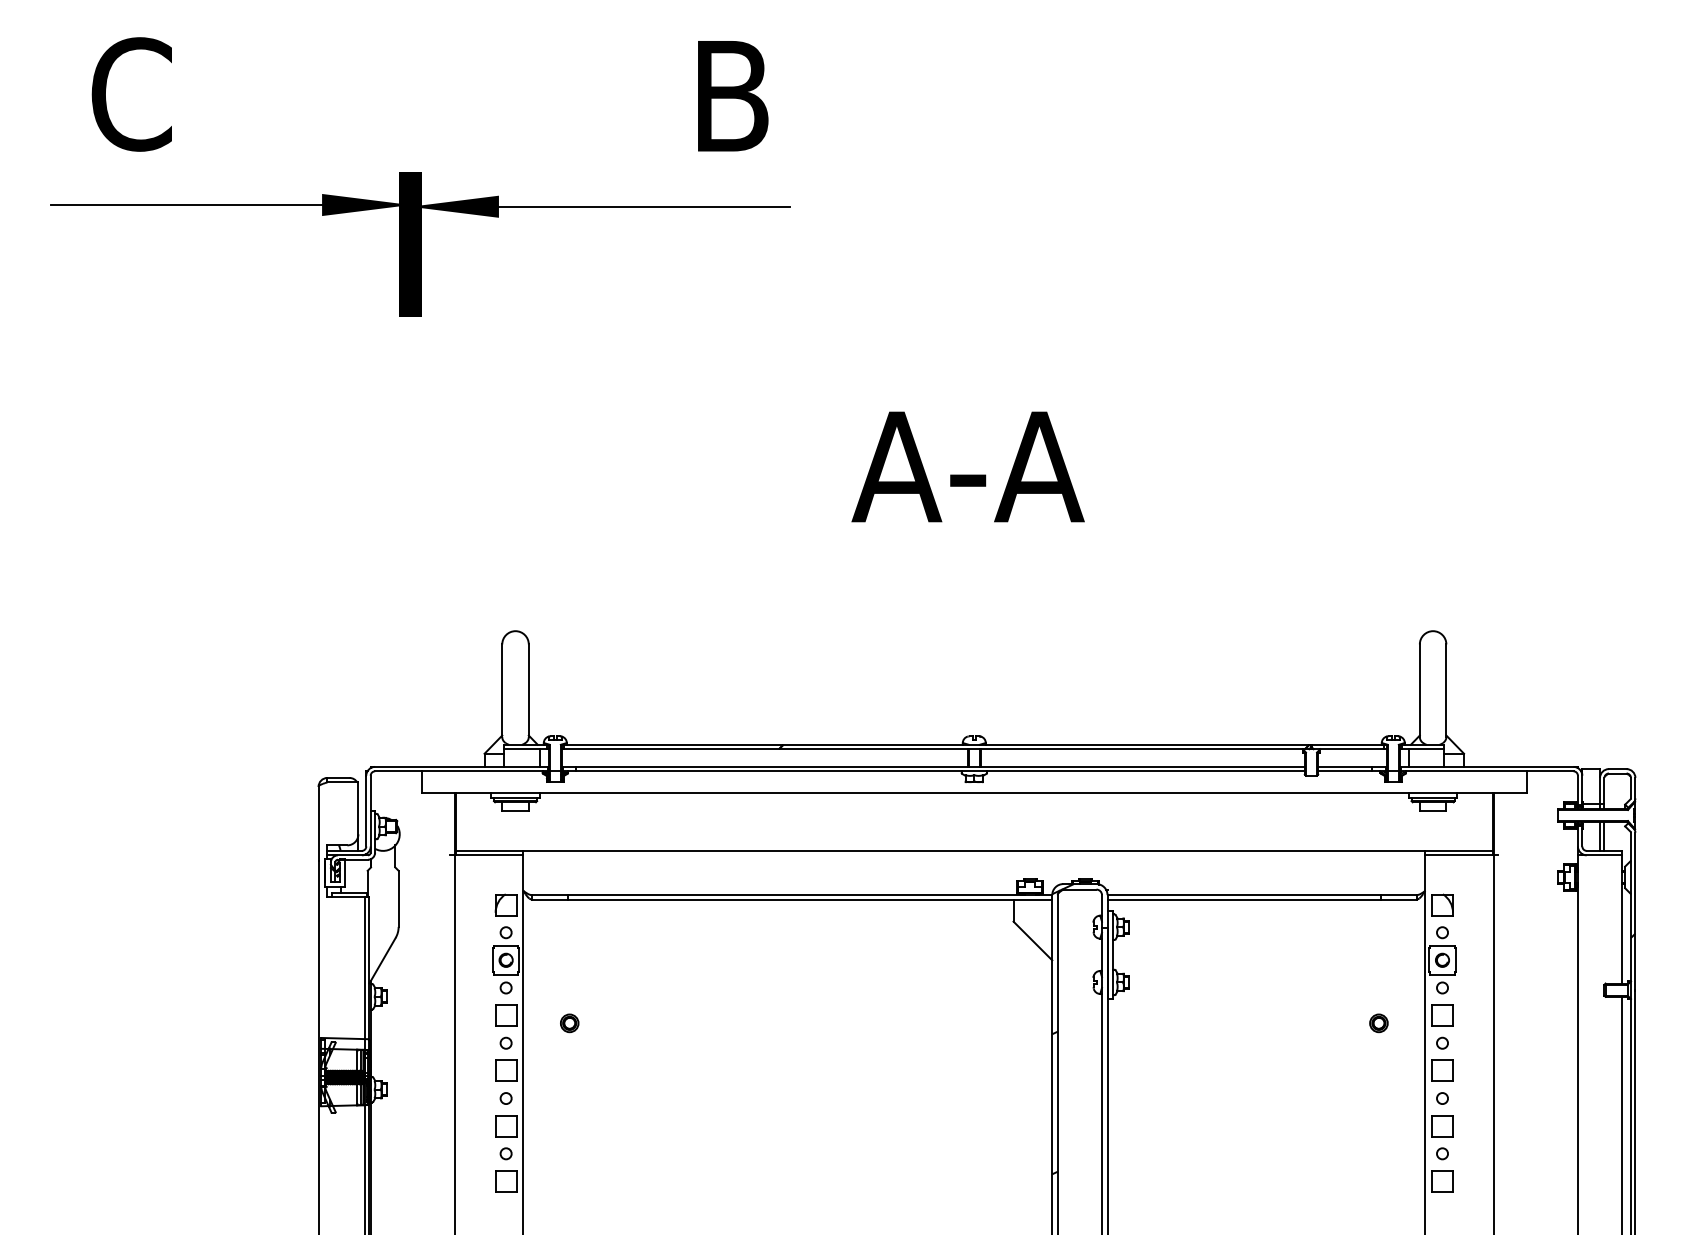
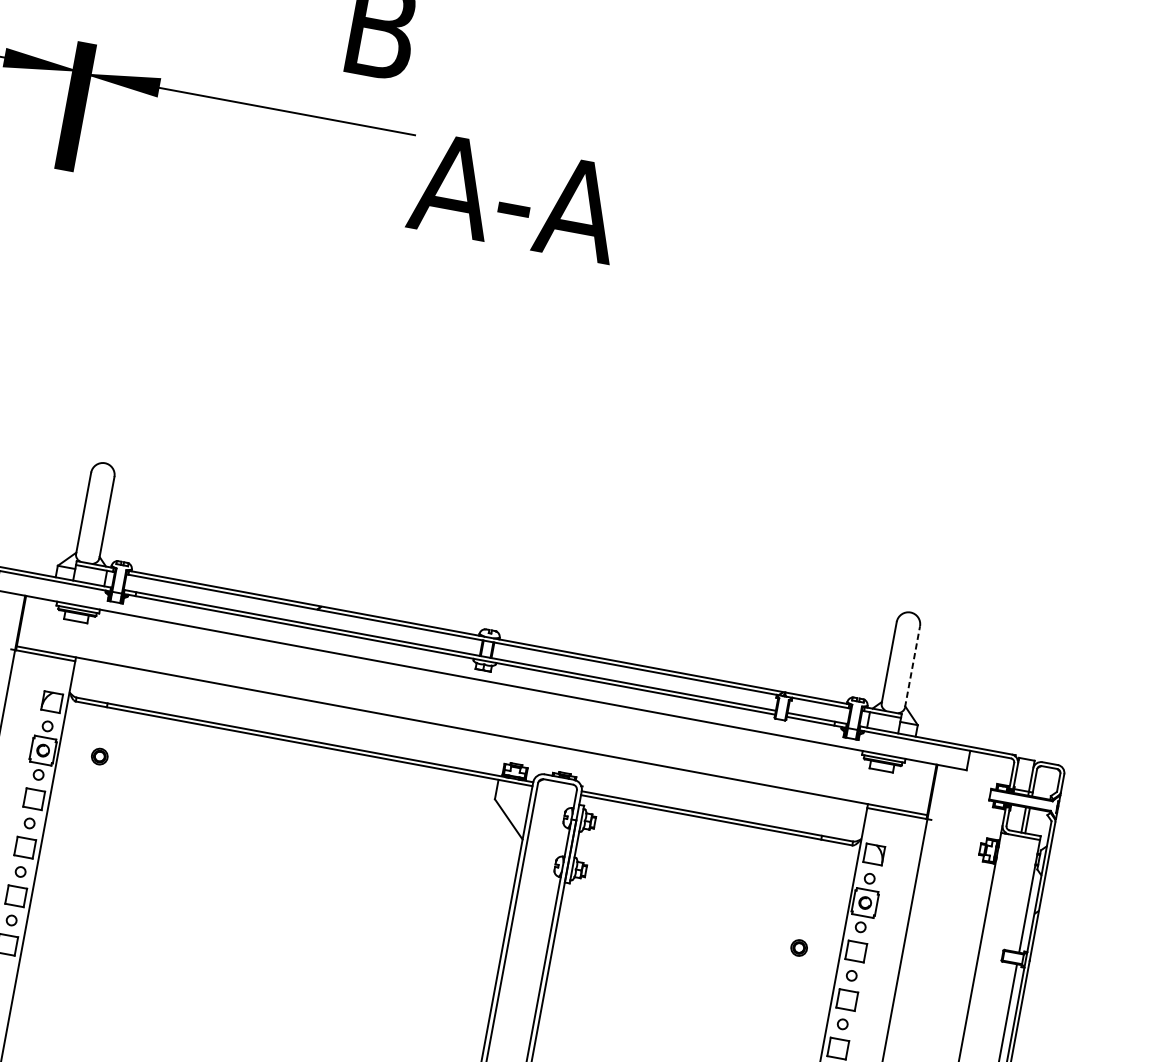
text: (967, 466) -> (515, 197), moved
line: (1446, 690) -> (912, 666), solid -> dashed
part: (569, 1023) -> (99, 756), moved
hatch: (1062, 1029) -> (520, 901), removed

